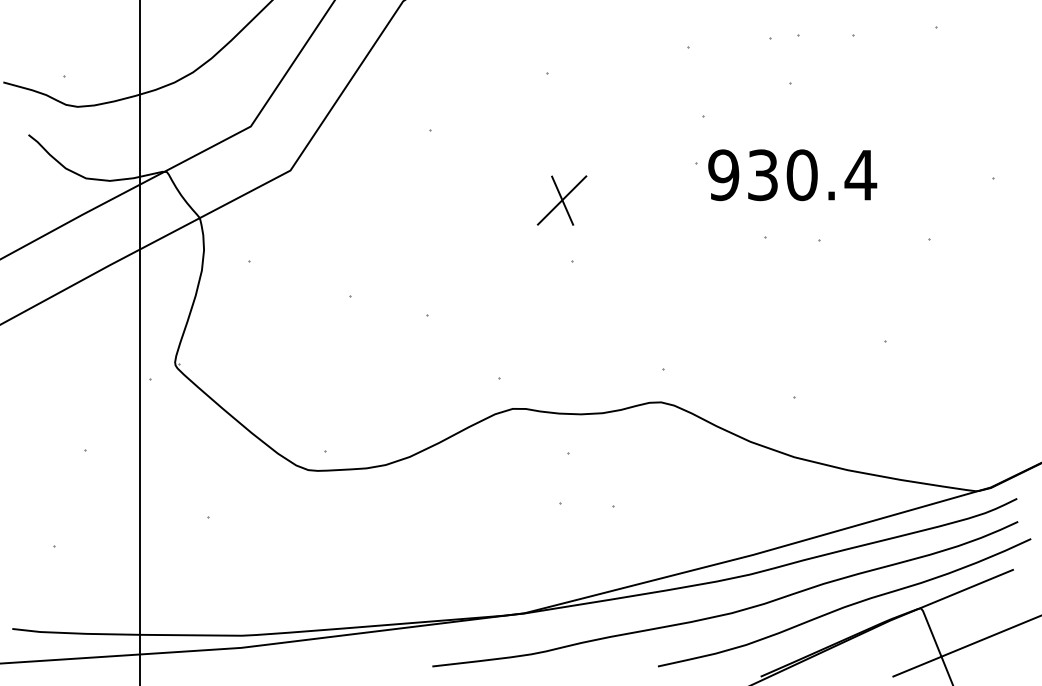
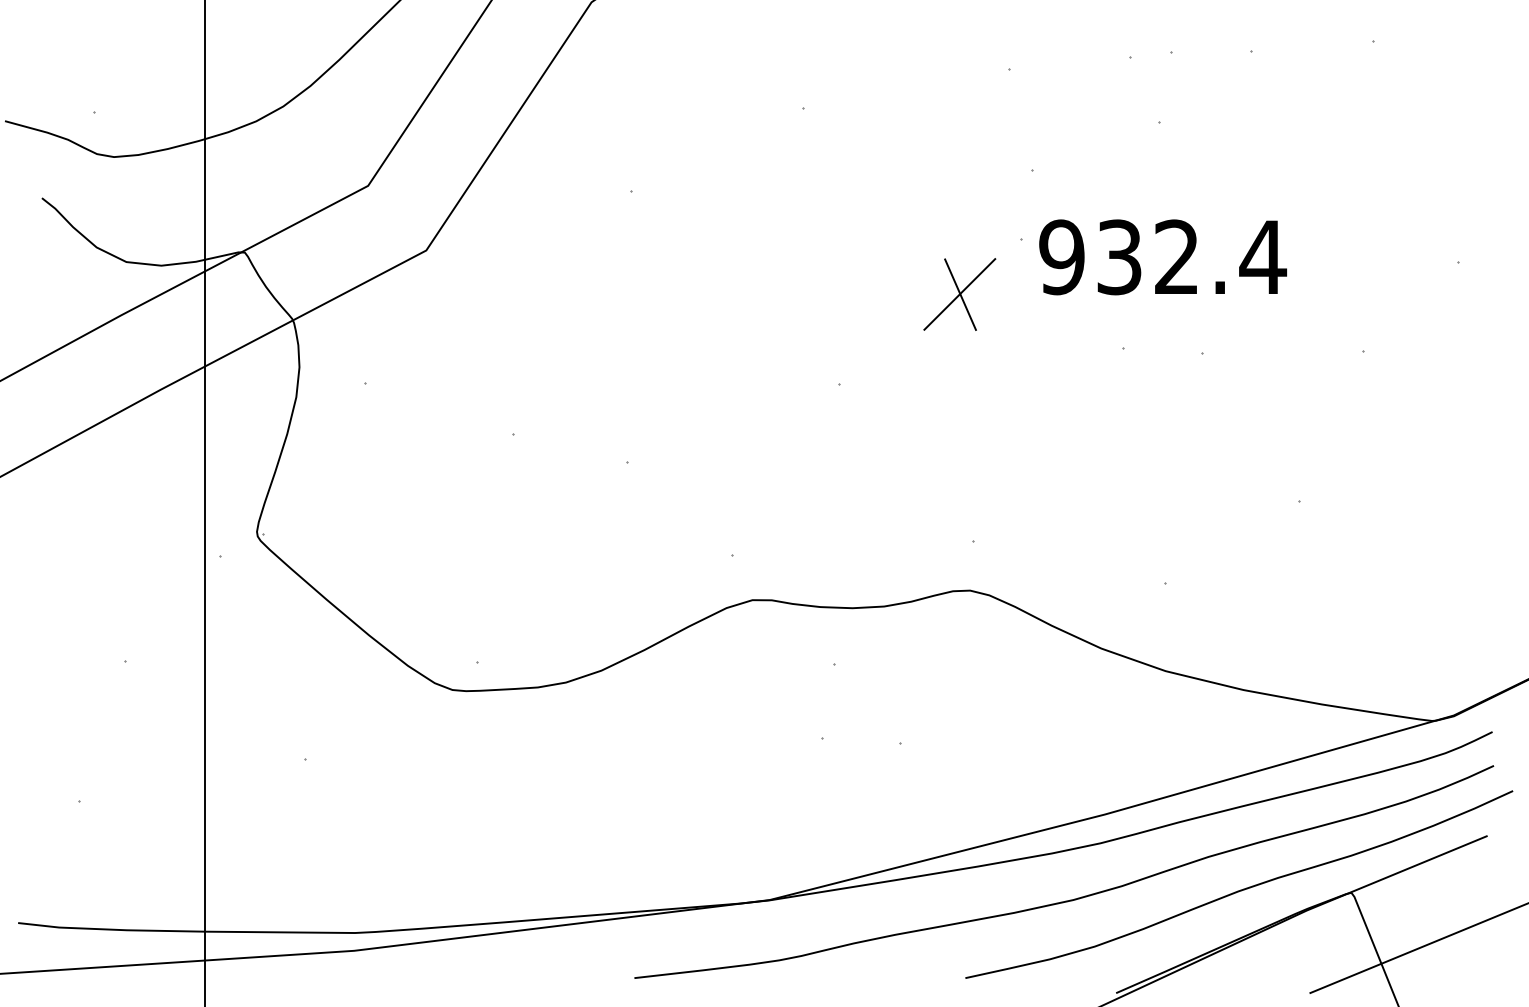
text: (801, 175) -> (1176, 257), 930.4 -> 932.4
part: (561, 200) -> (958, 294), moved

